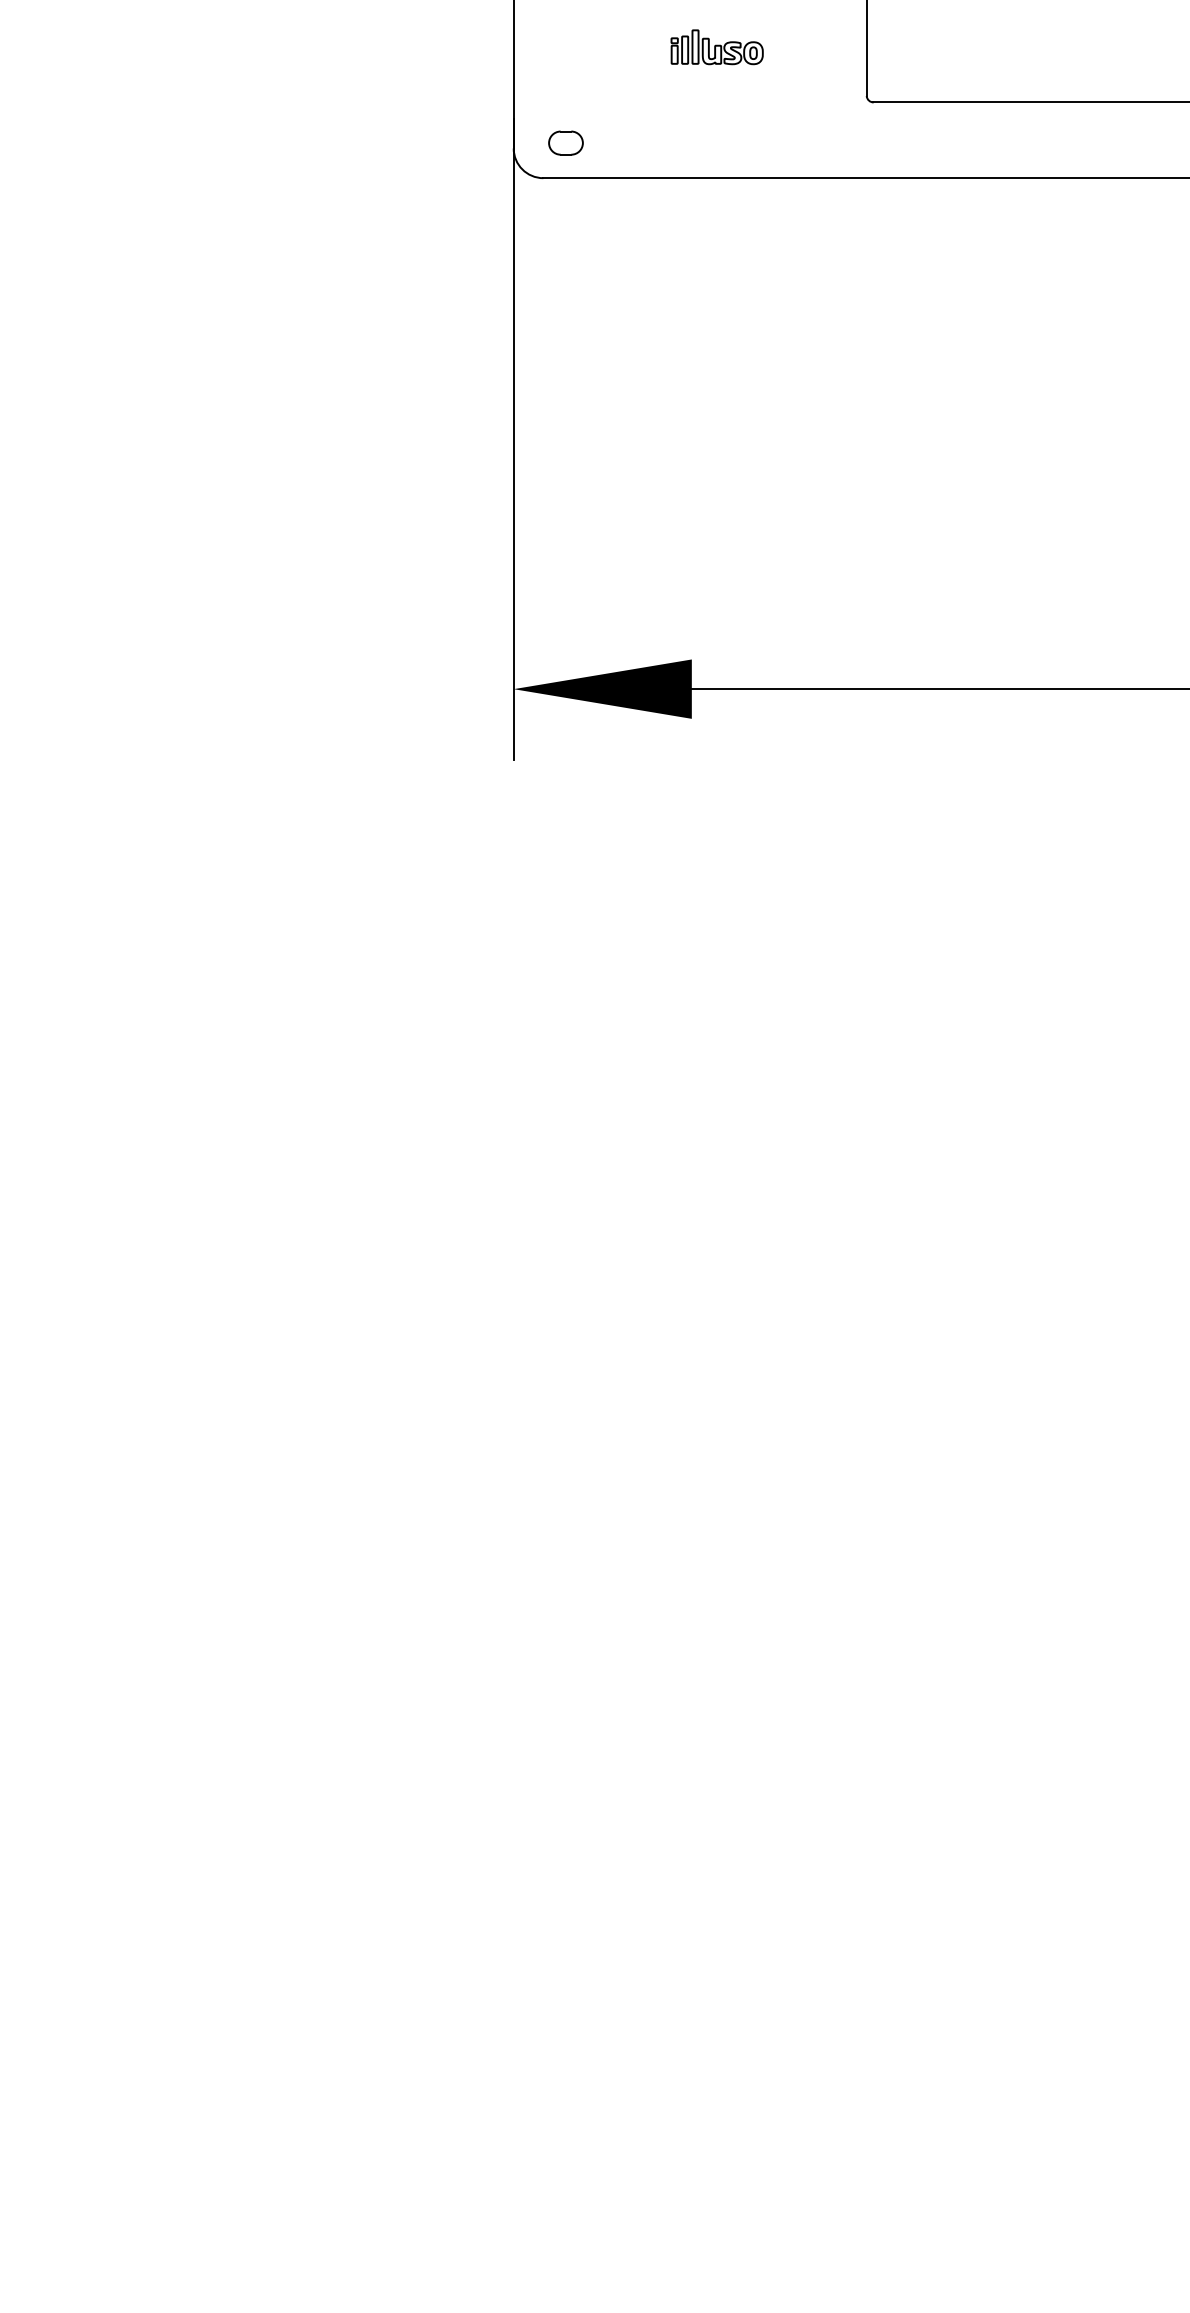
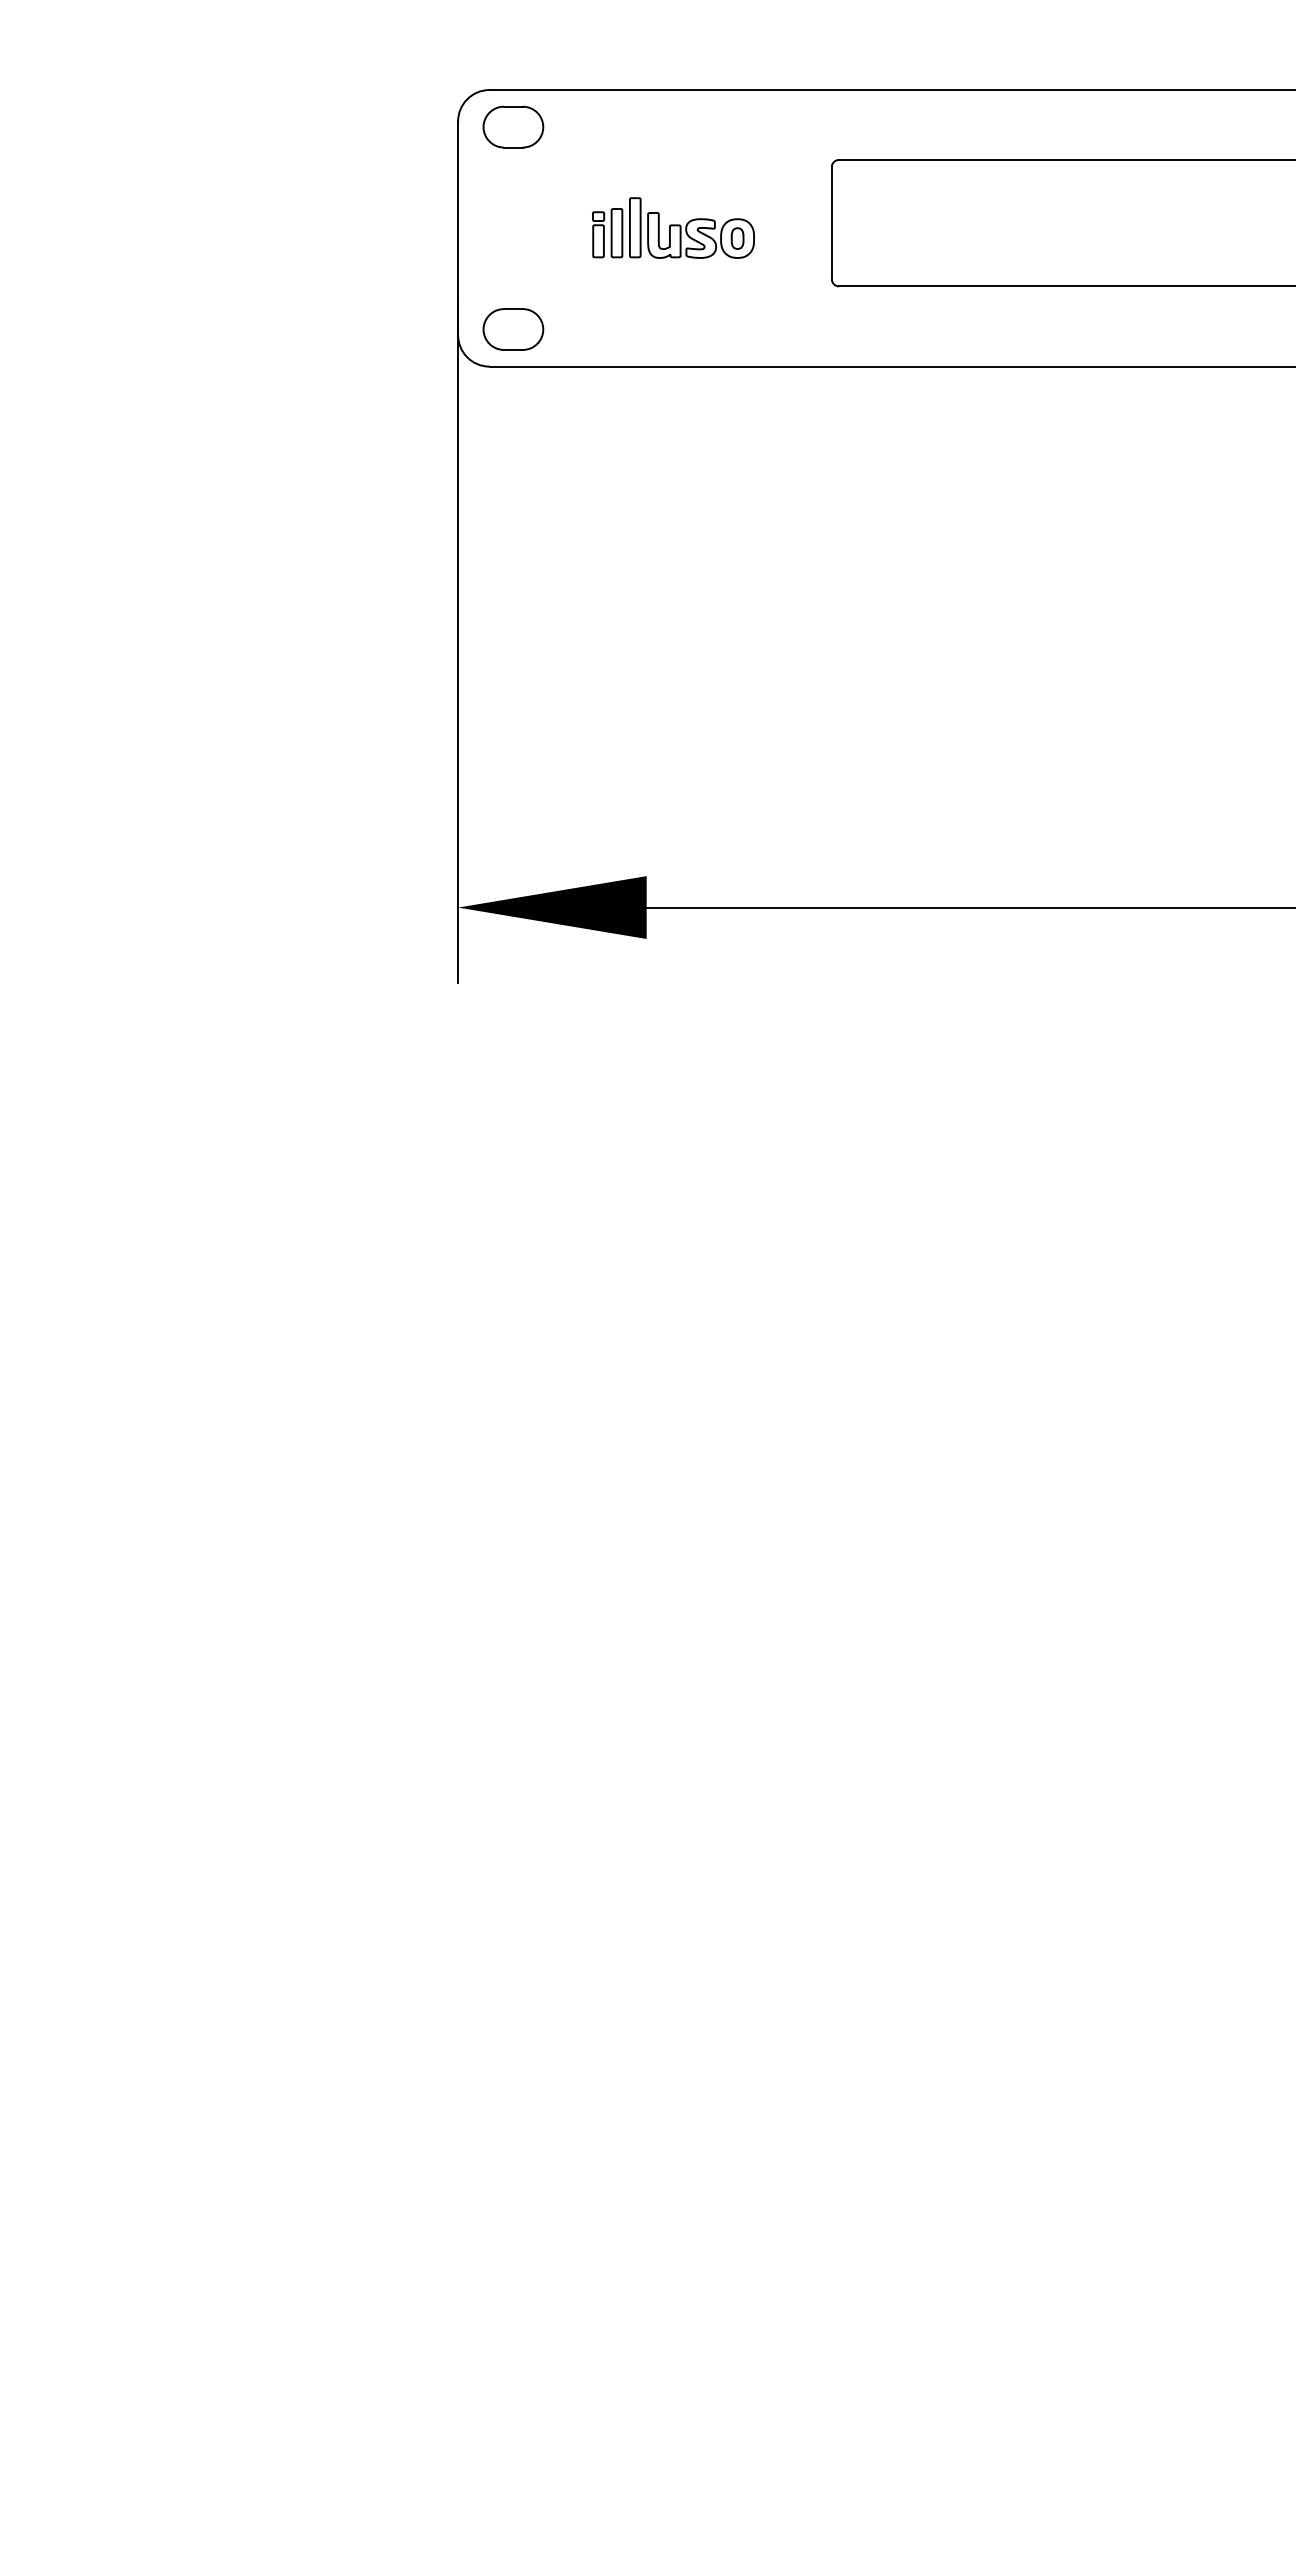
part: (717, 46) -> (673, 227), size x1.67
part: (566, 143) -> (513, 329), size x1.67

